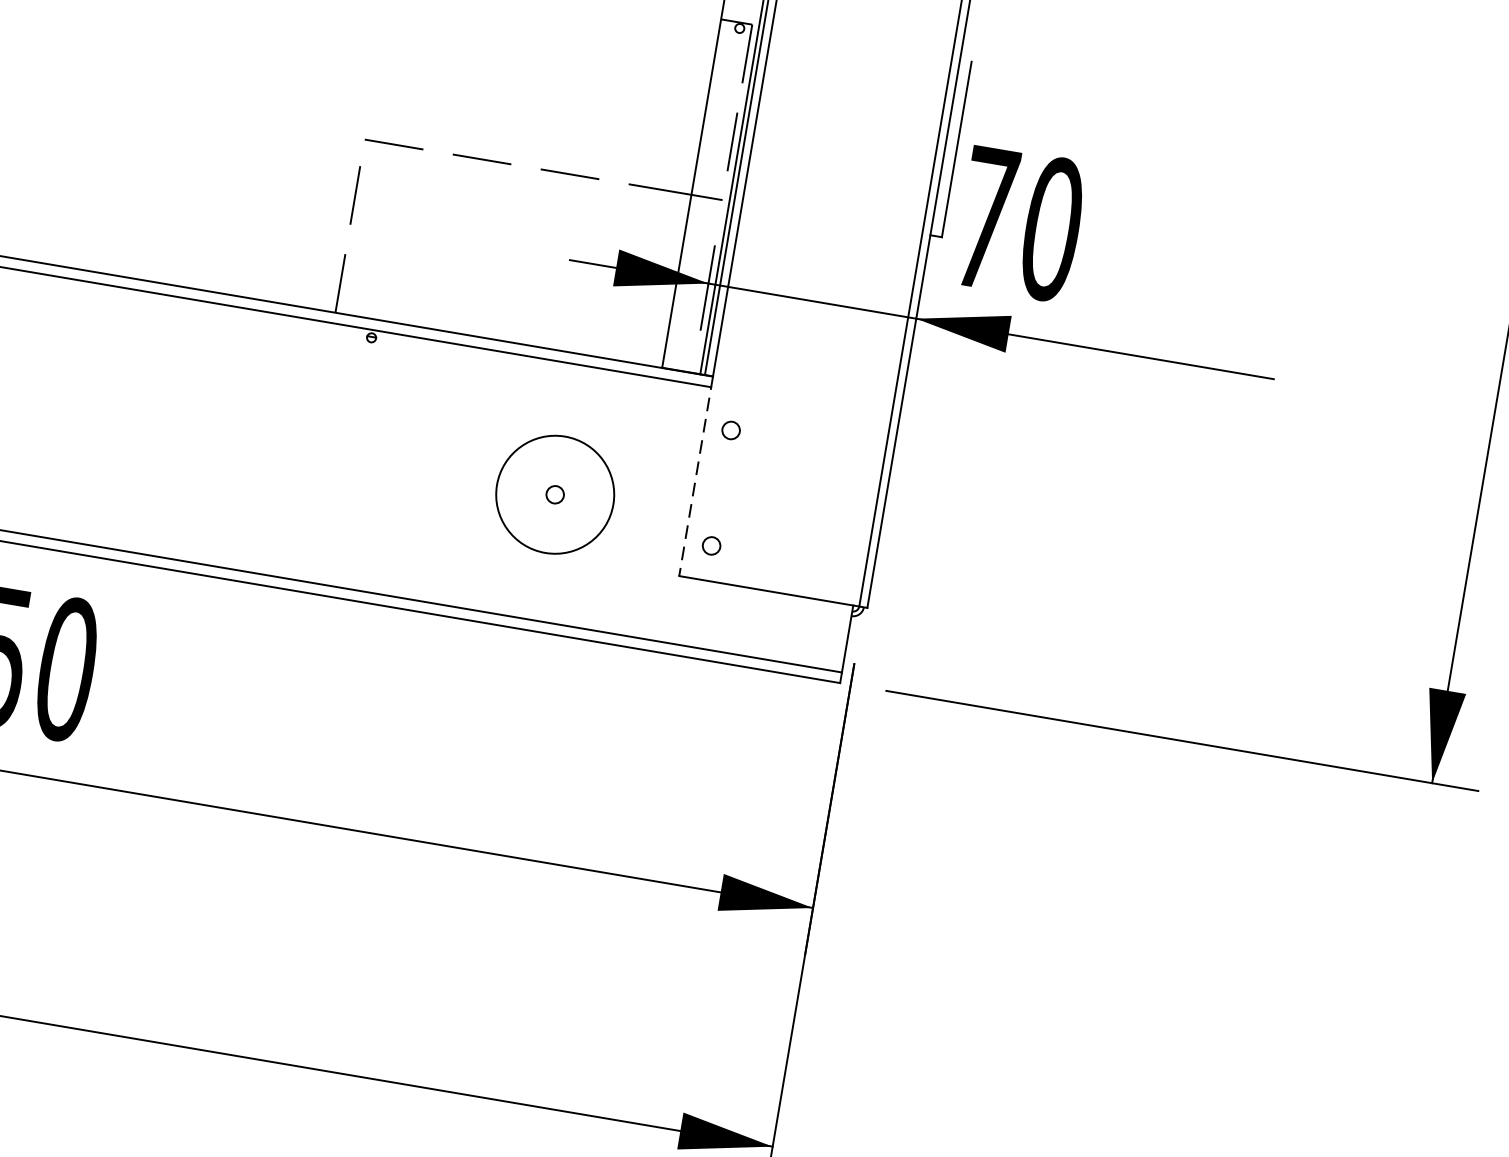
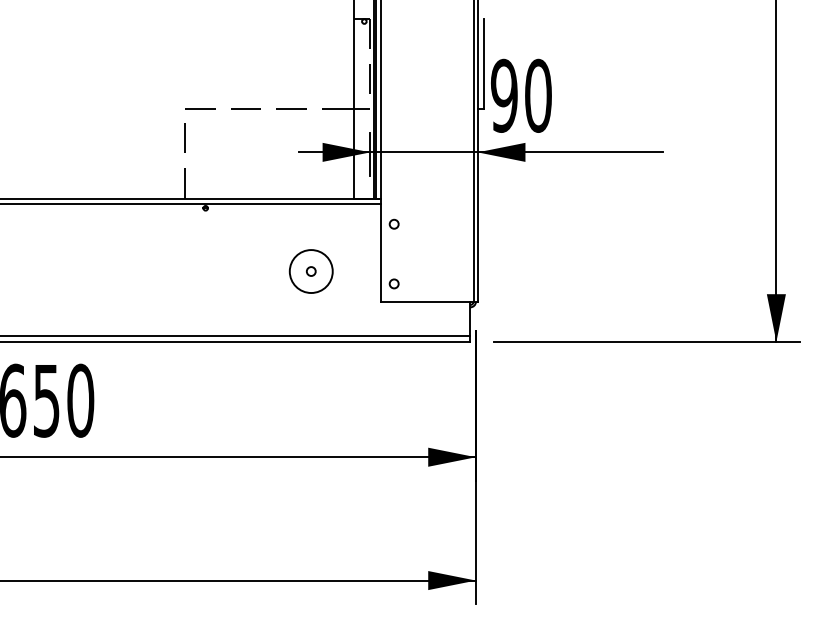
text: (986, 217) -> (504, 95), 70 -> 90
line: (696, 476) -> (380, 250), dashed -> solid
circle: (553, 494) -> (310, 271), size x0.71

